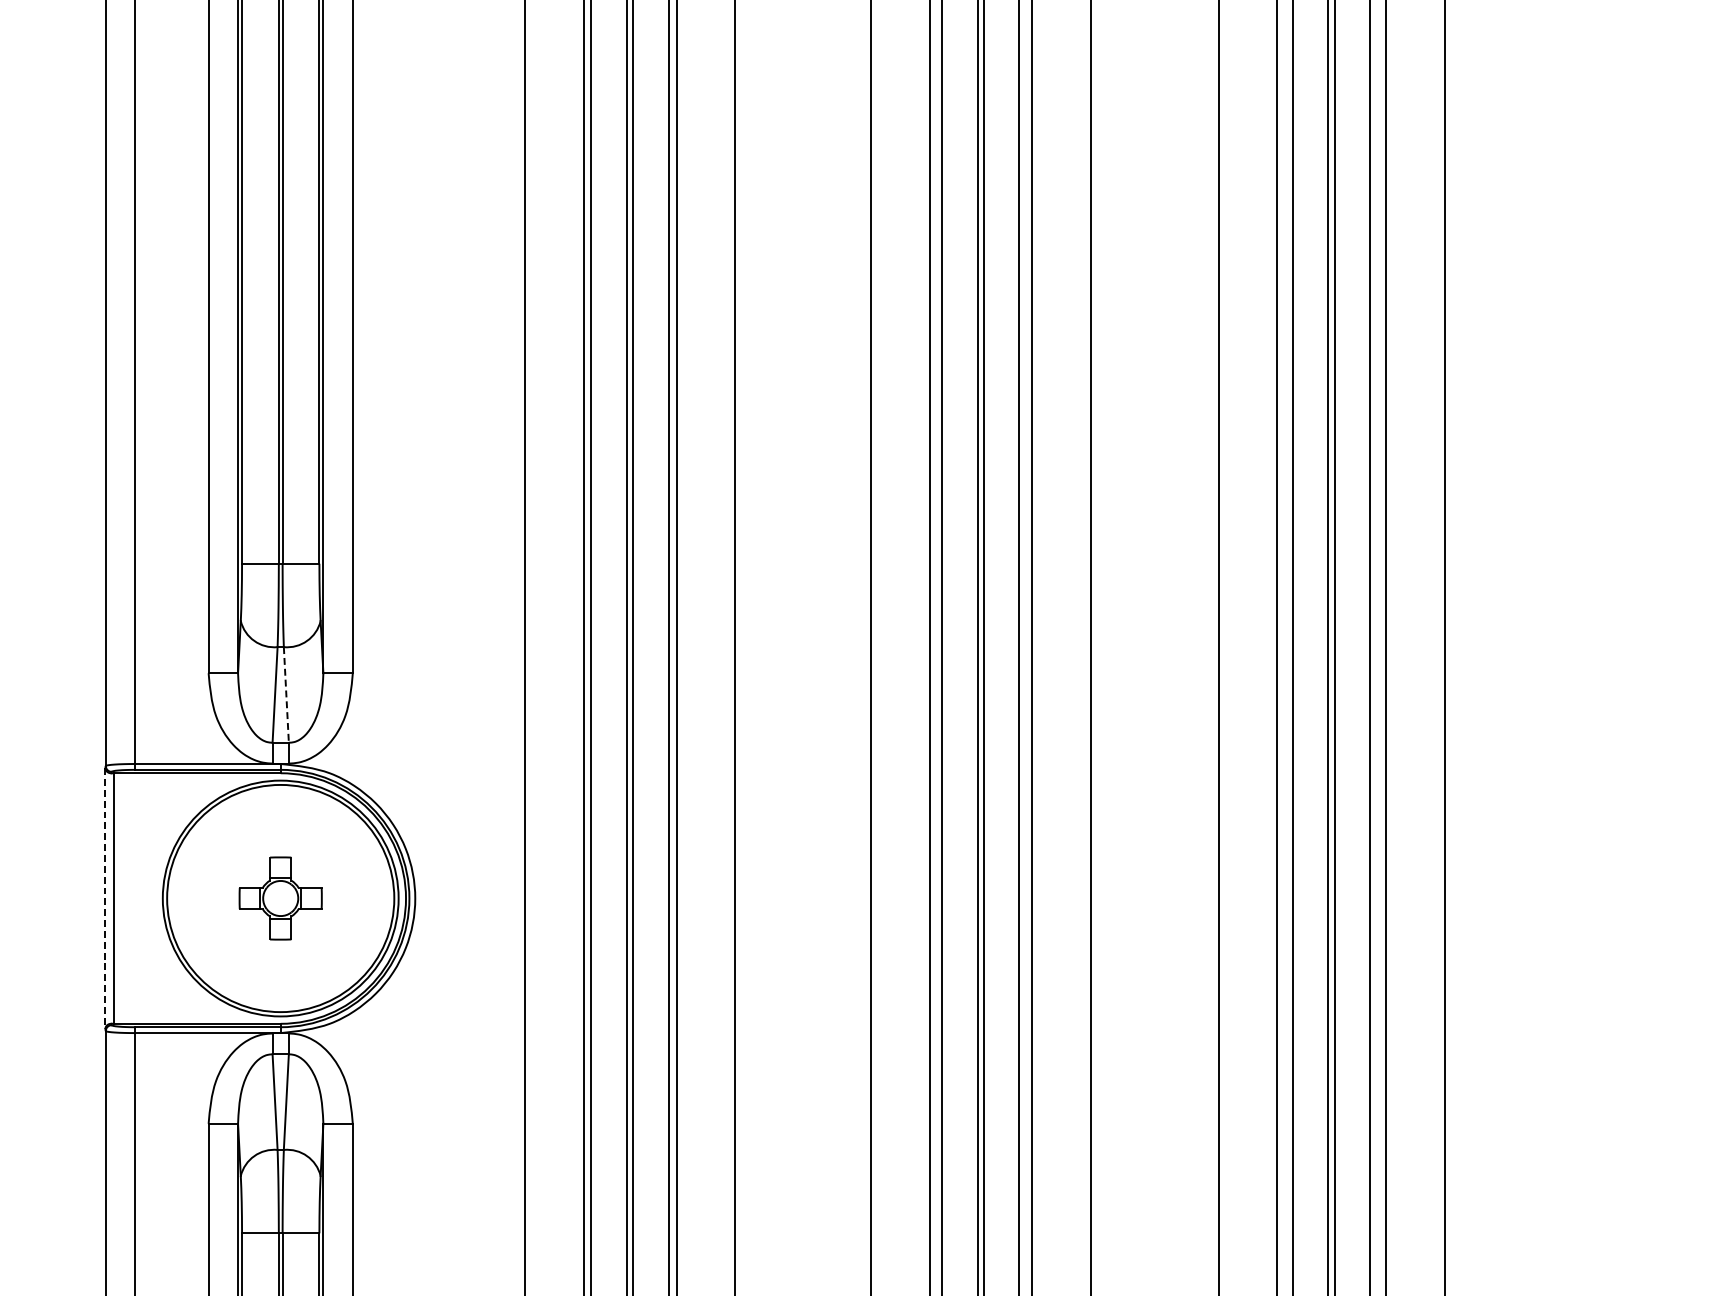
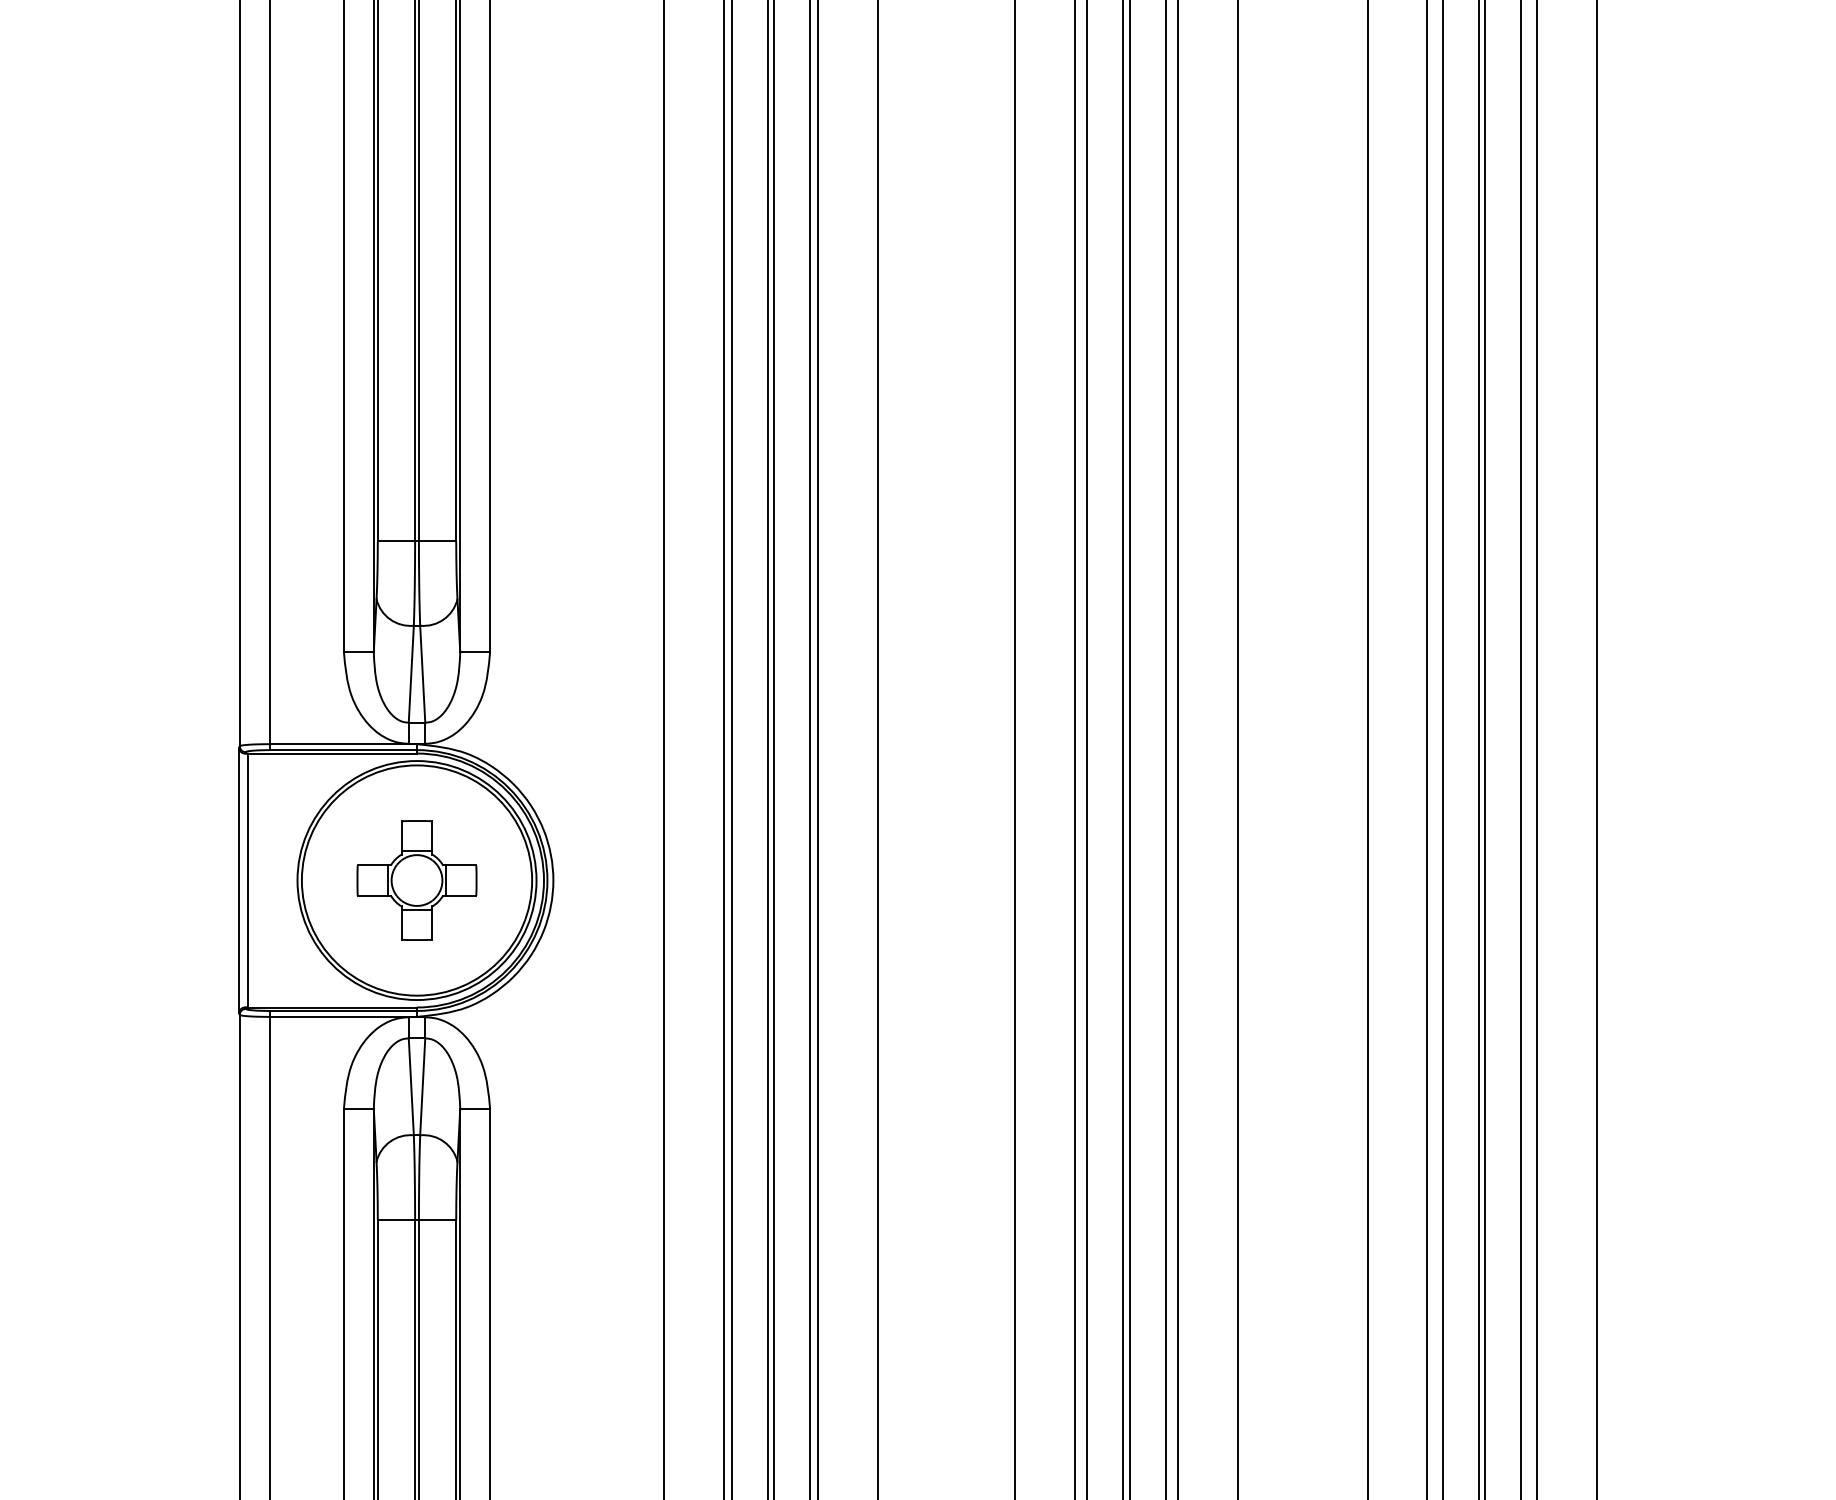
line: (286, 695) -> (422, 674), dashed -> solid
part: (280, 898) -> (416, 880), size x1.43
line: (105, 899) -> (239, 881), dashed -> solid

